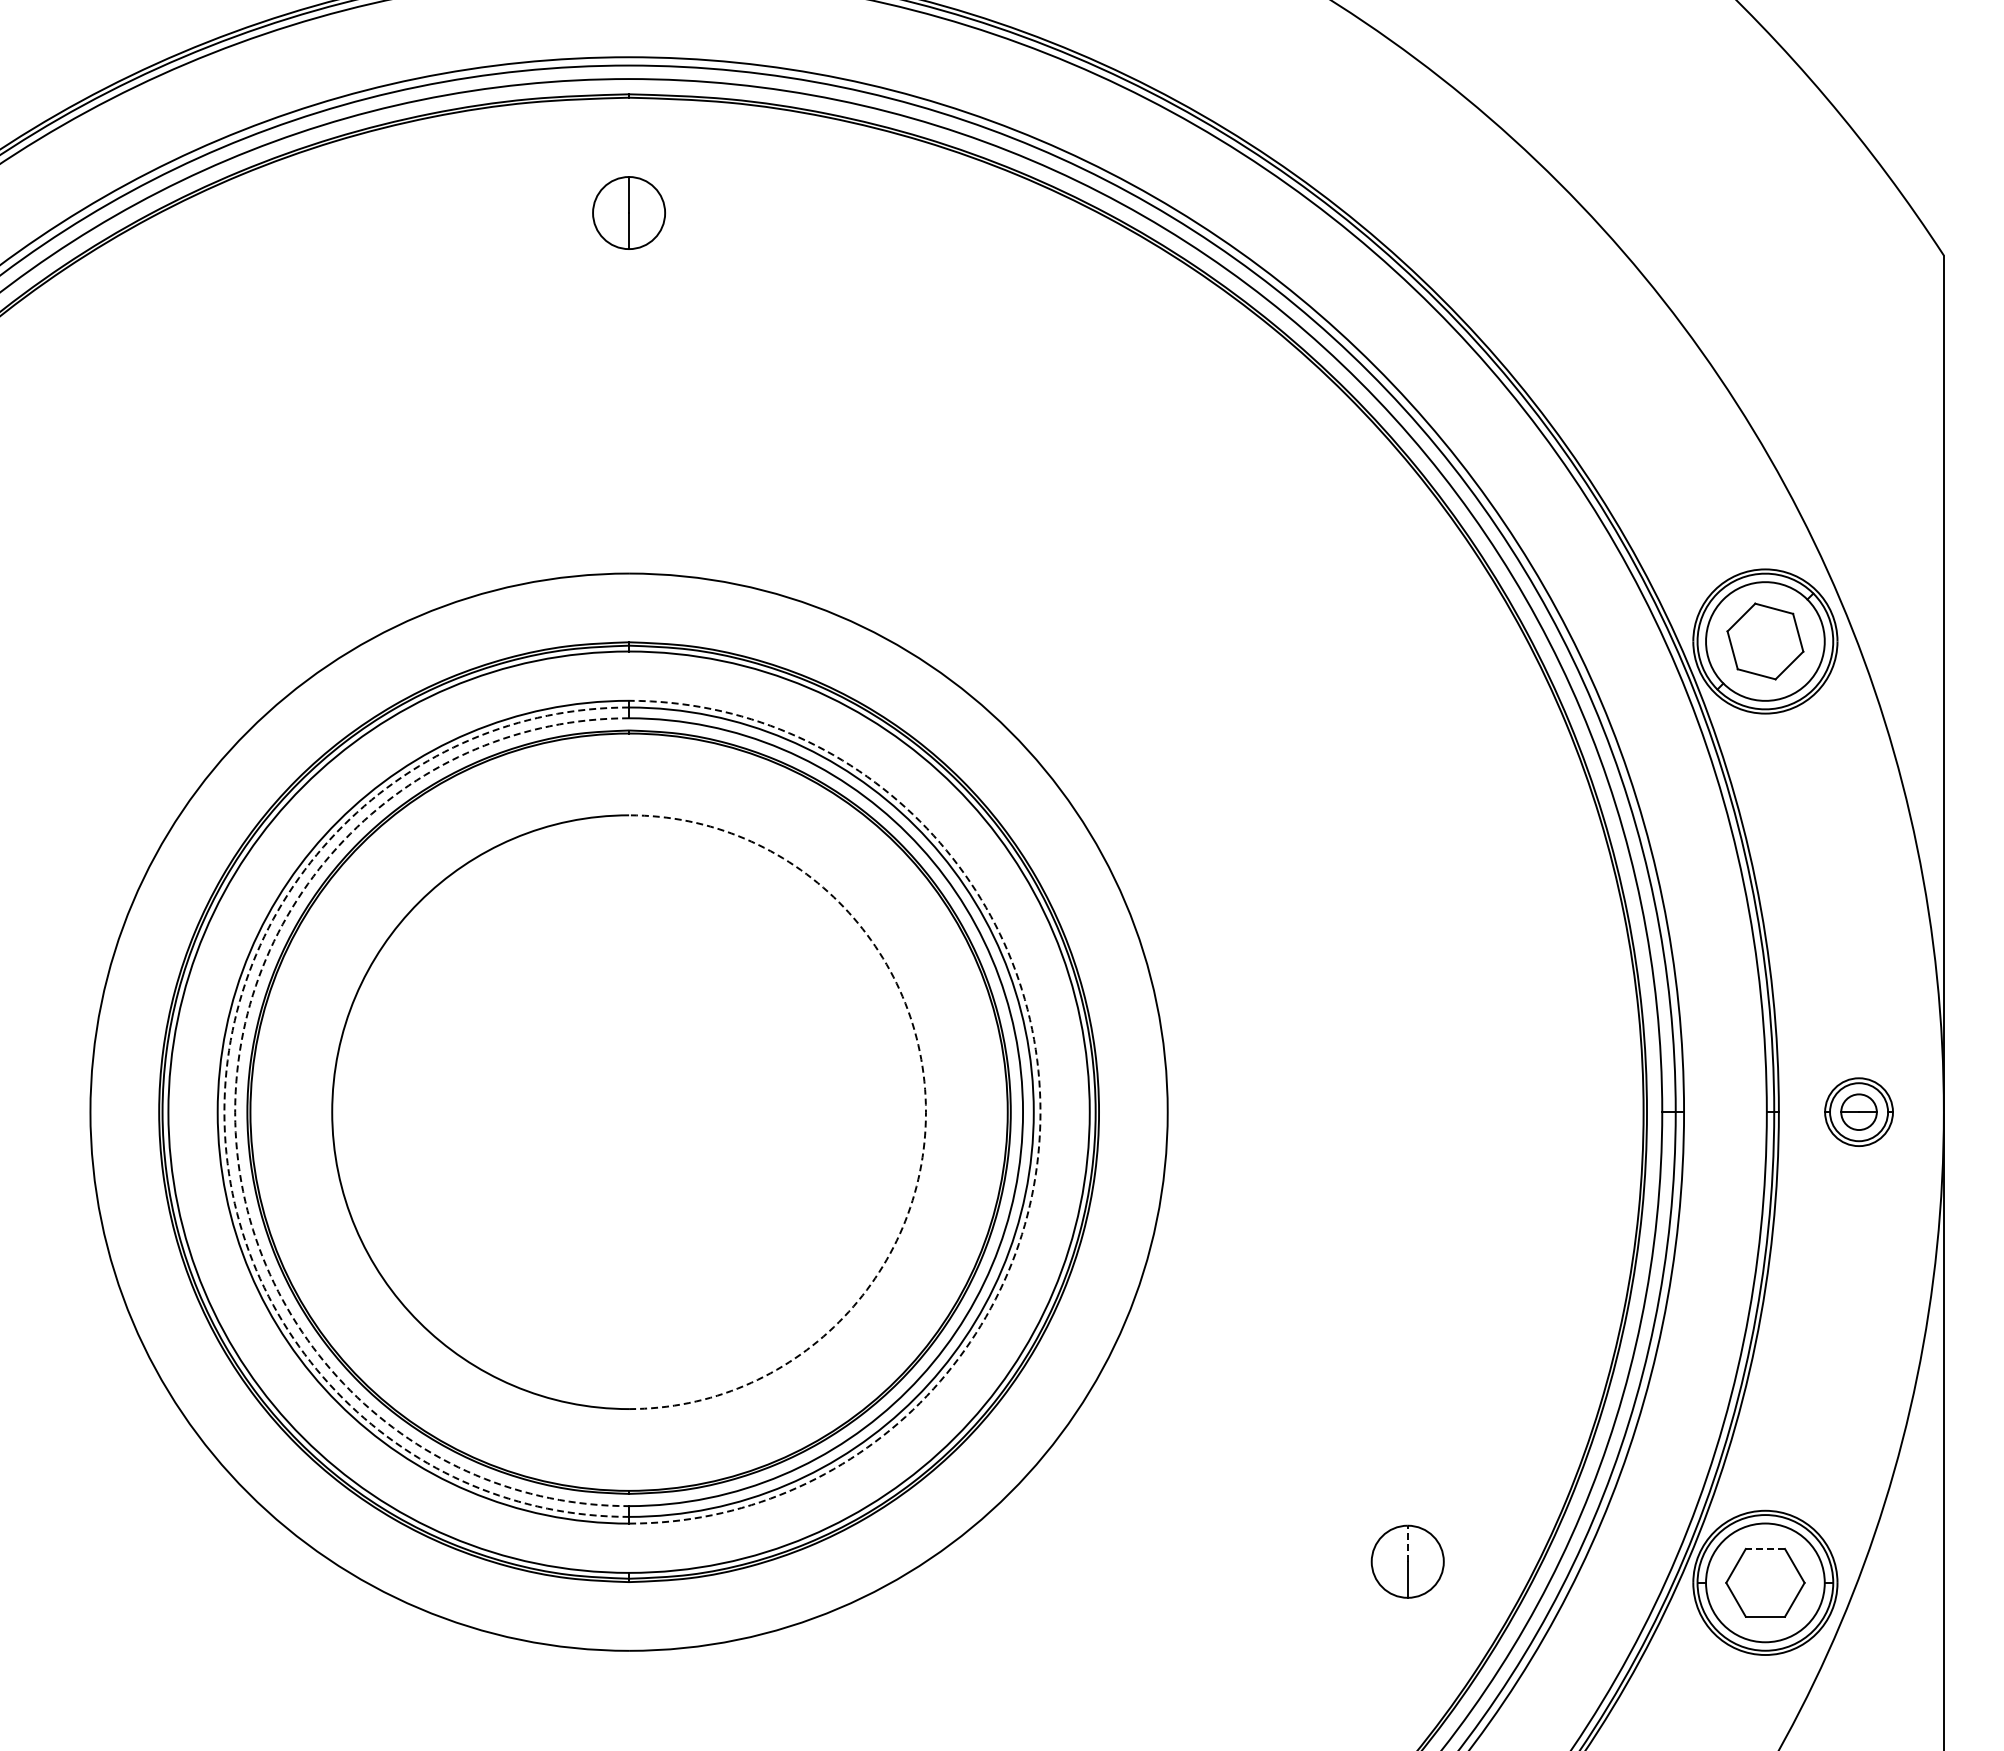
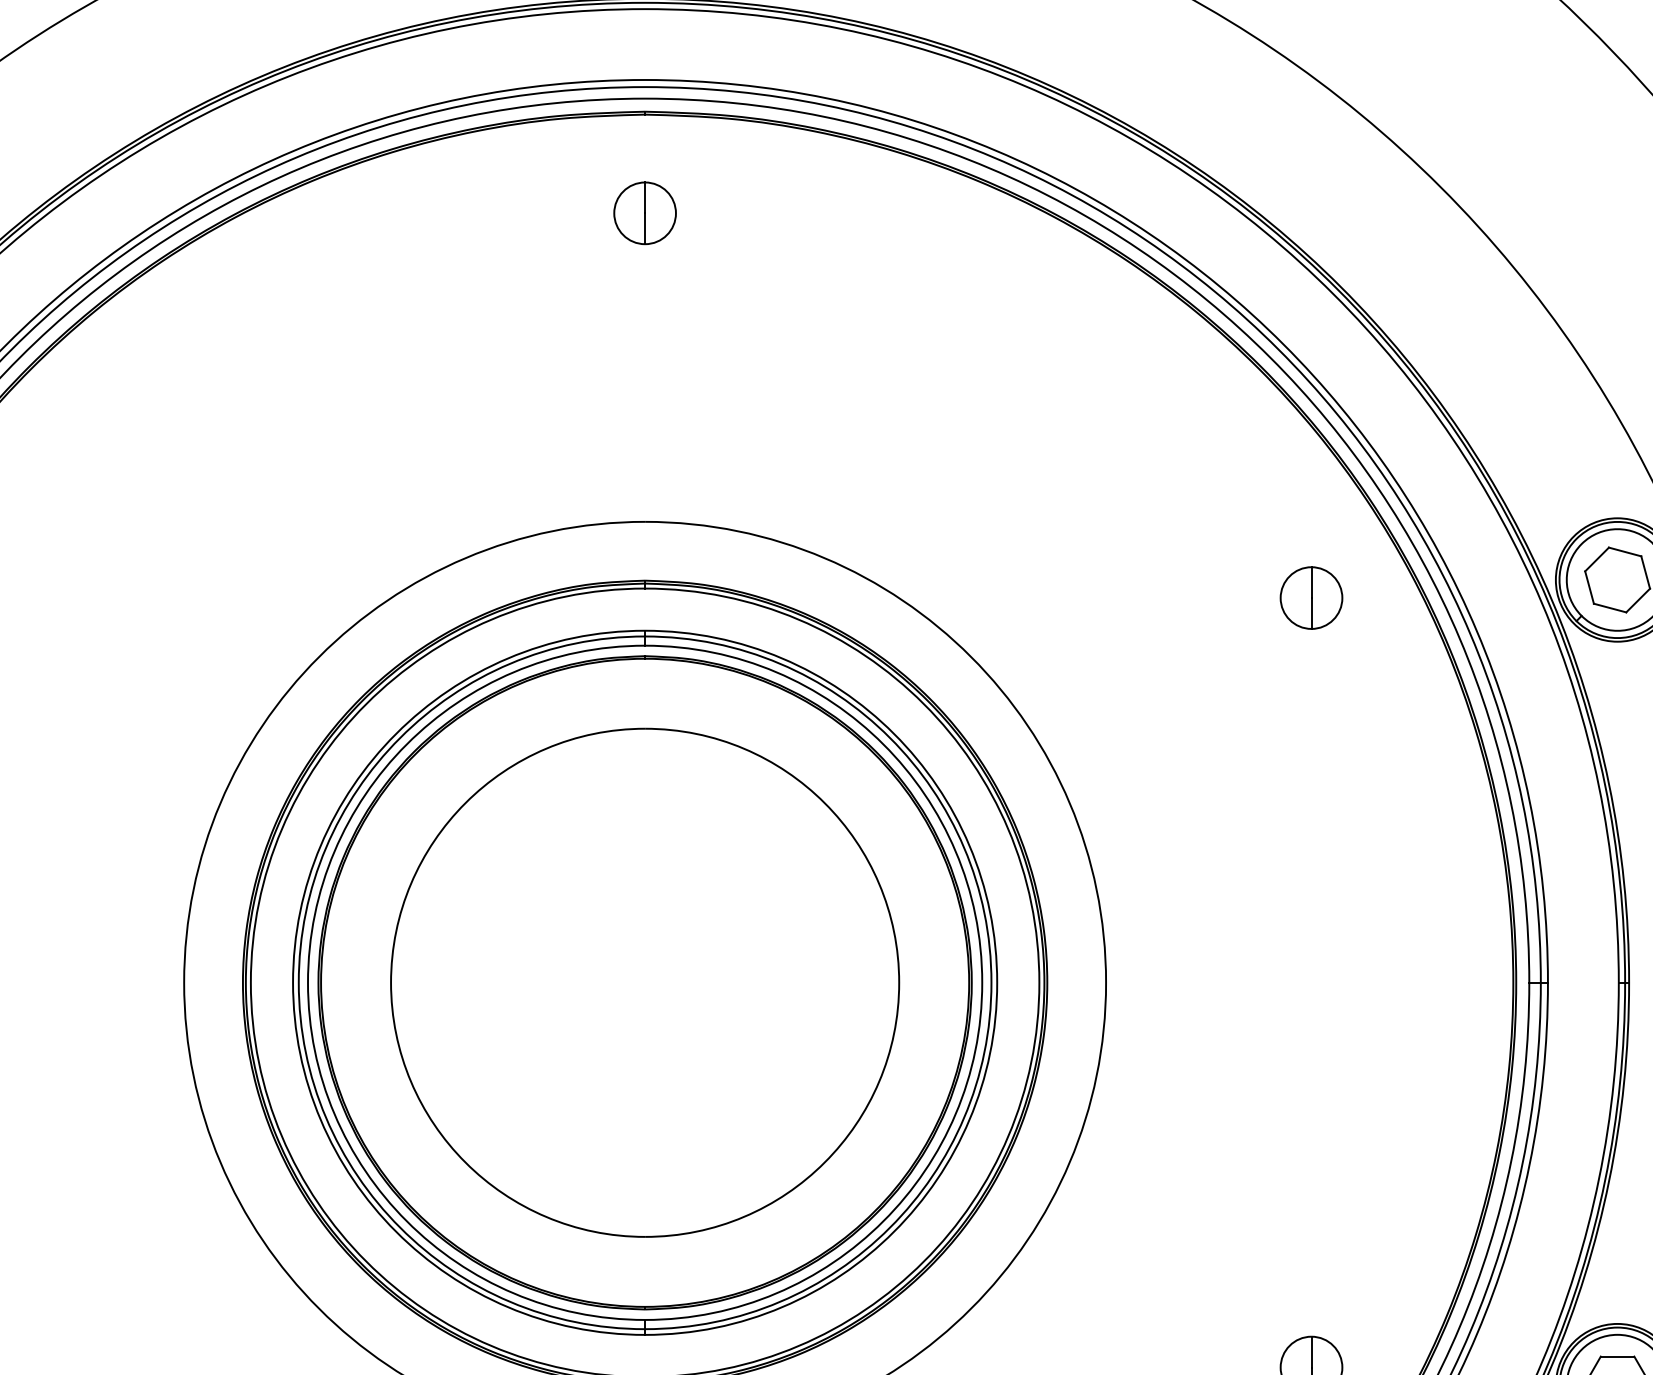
part: (1407, 662) -> (1311, 597), added
arc: (224, 1112) -> (298, 983), dashed -> solid
arc: (235, 1112) -> (308, 983), dashed -> solid
arc: (925, 1112) -> (898, 983), dashed -> solid
arc: (1040, 1112) -> (997, 983), dashed -> solid
line: (1407, 1543) -> (1311, 1351), dashed -> solid
line: (1765, 1548) -> (1617, 1356), dashed -> solid

